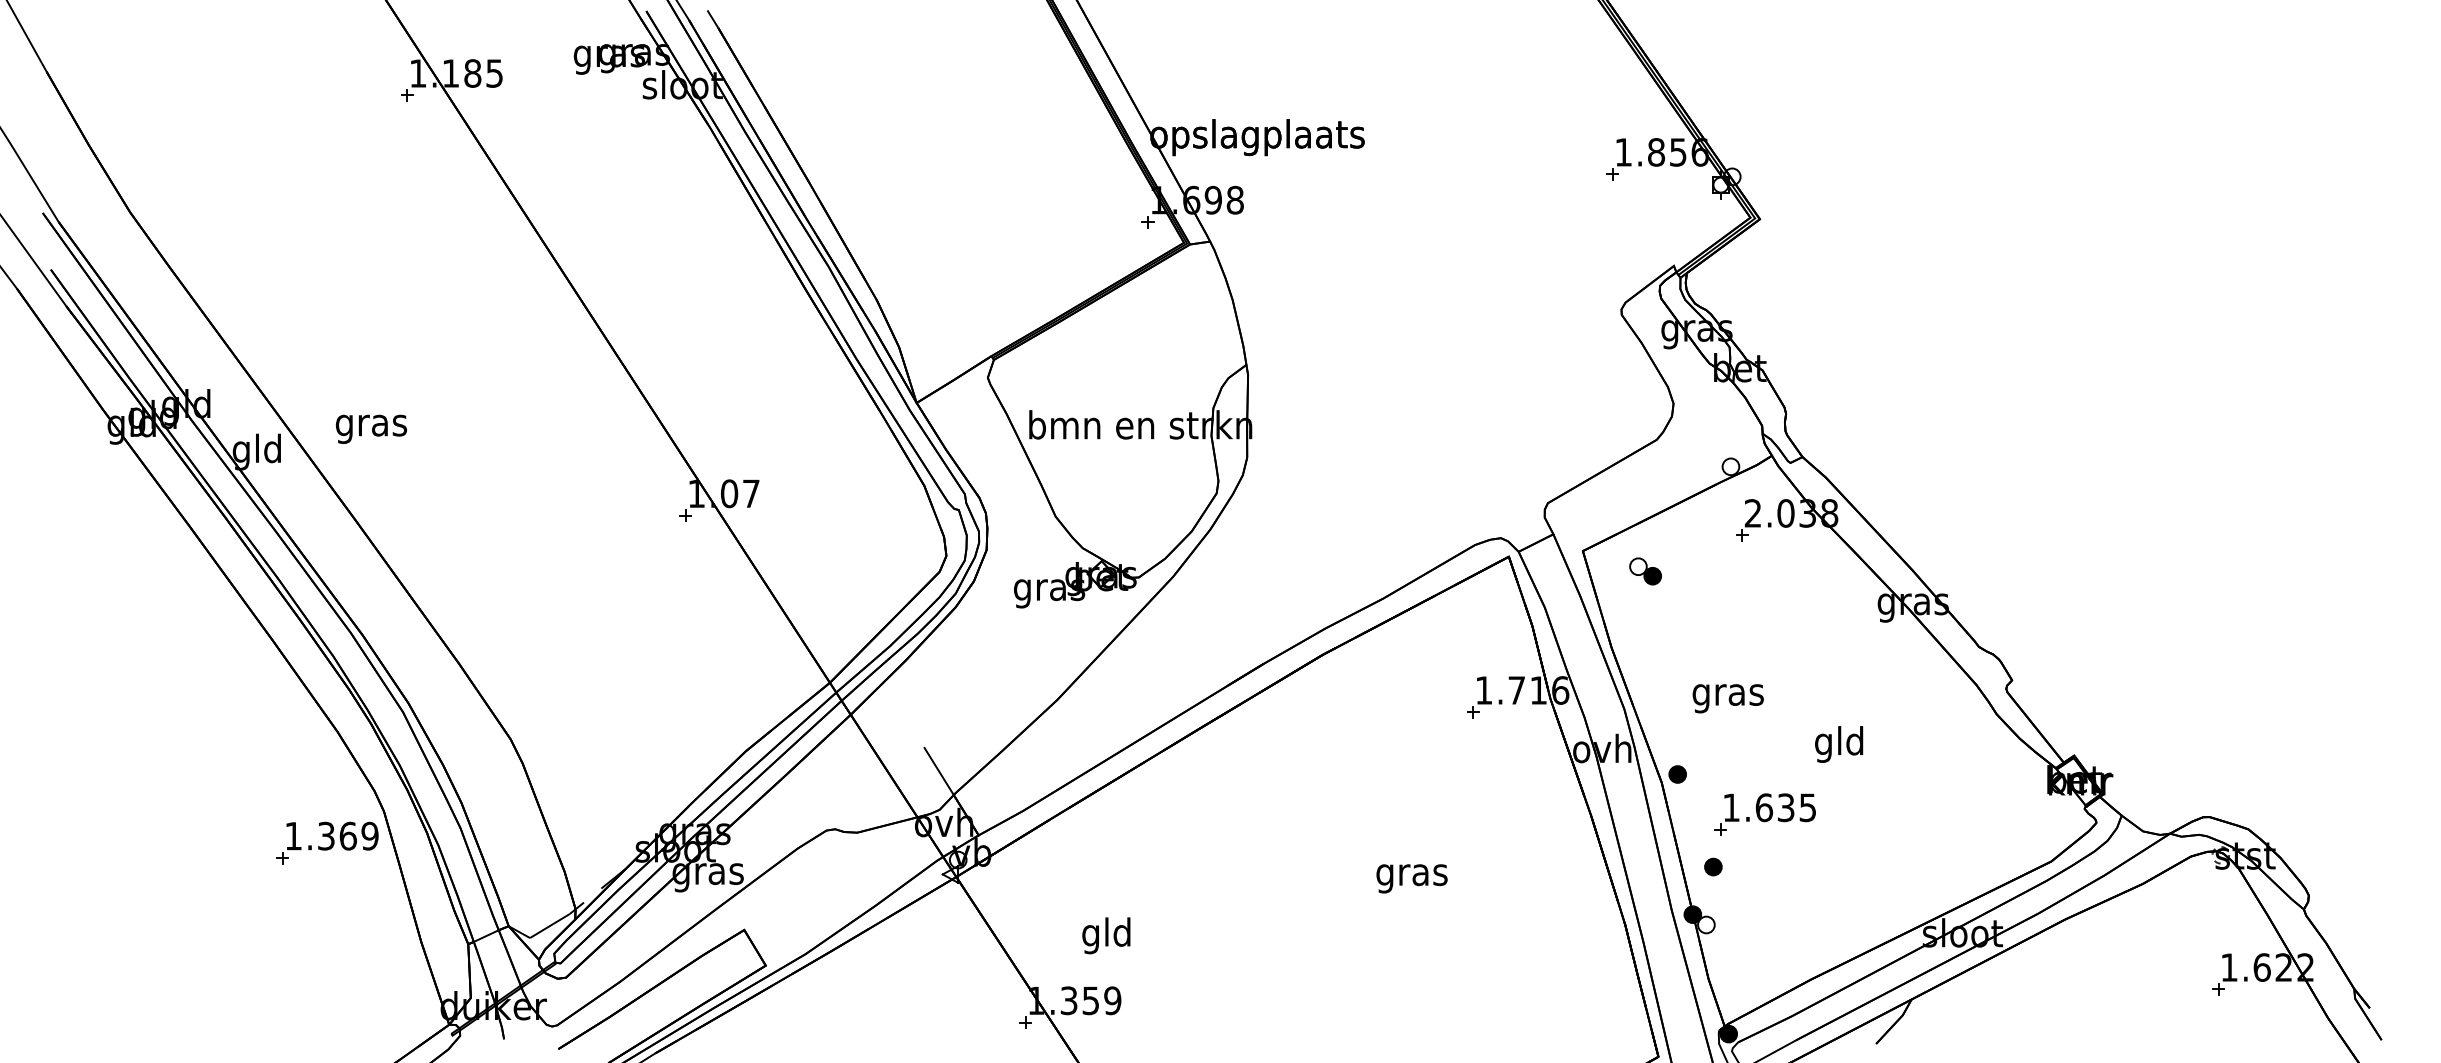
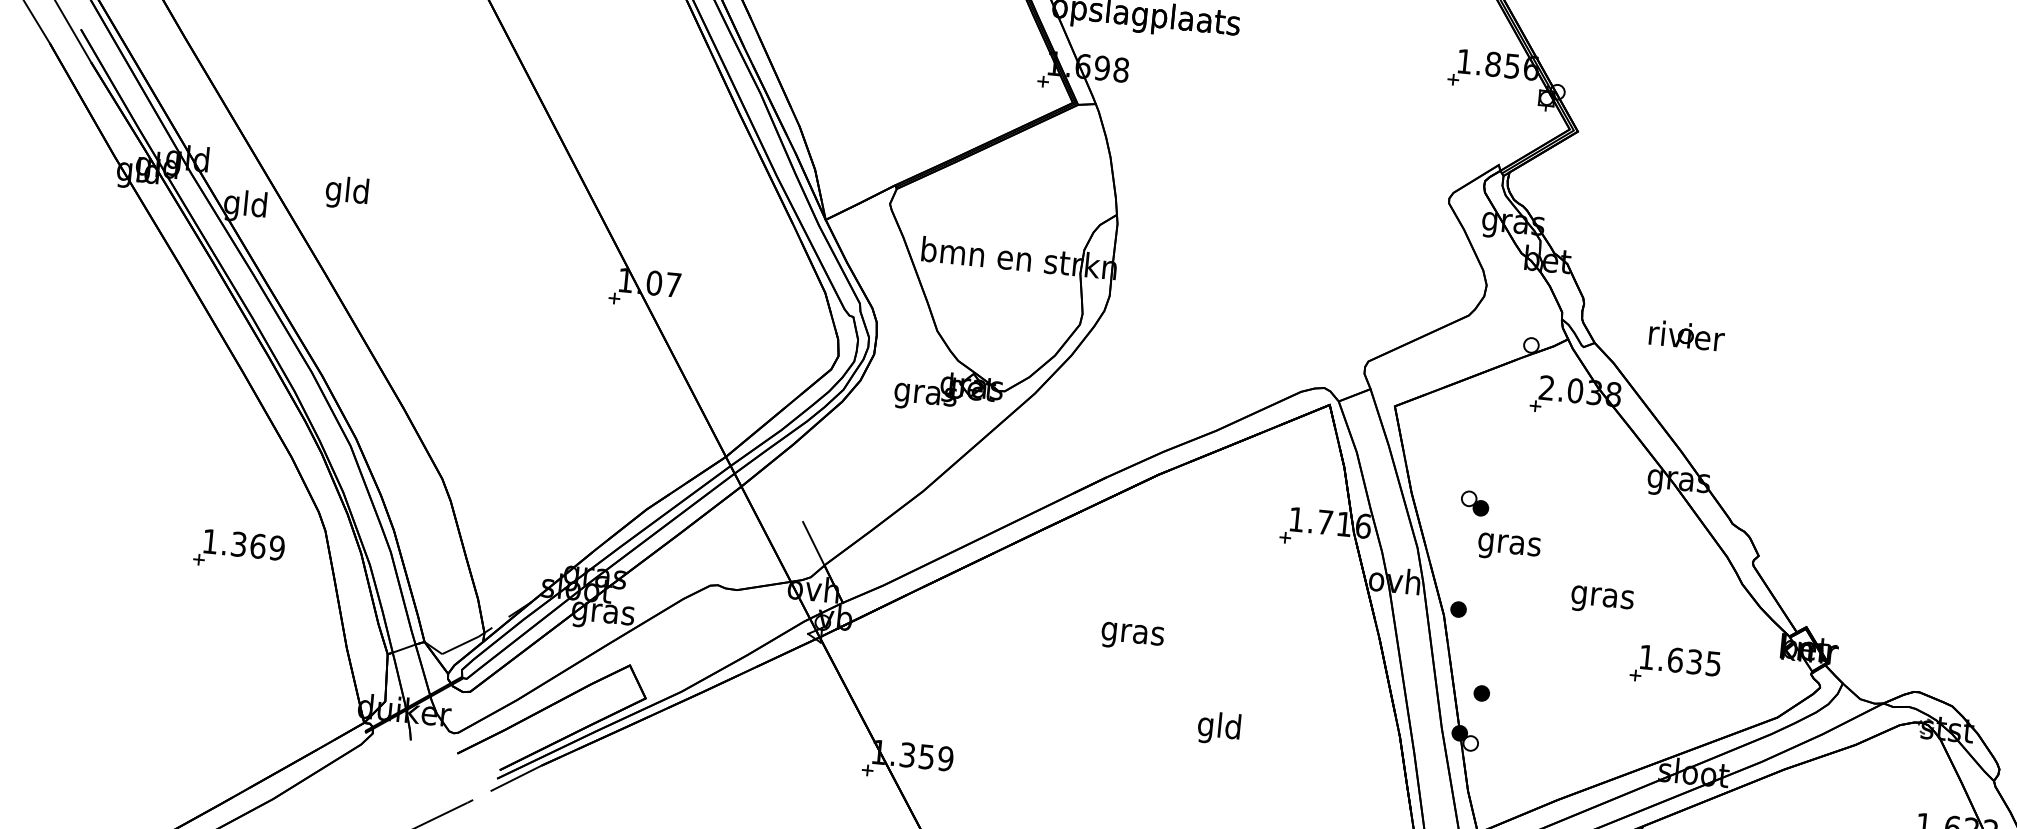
text: (371, 425) -> (347, 192), gras -> gld
part: (1906, 438) -> (1687, 335), added
part: (1645, 571) -> (1474, 503), moved
text: (1839, 744) -> (1602, 597), gld -> gras
part: (1764, 814) -> (1675, 666), moved
part: (327, 842) -> (239, 549), moved
text: (1411, 878) -> (1132, 636), moved
text: (1106, 935) -> (1219, 728), moved

